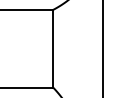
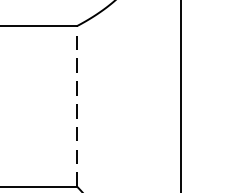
line: (53, 48) -> (77, 105), solid -> dashed

